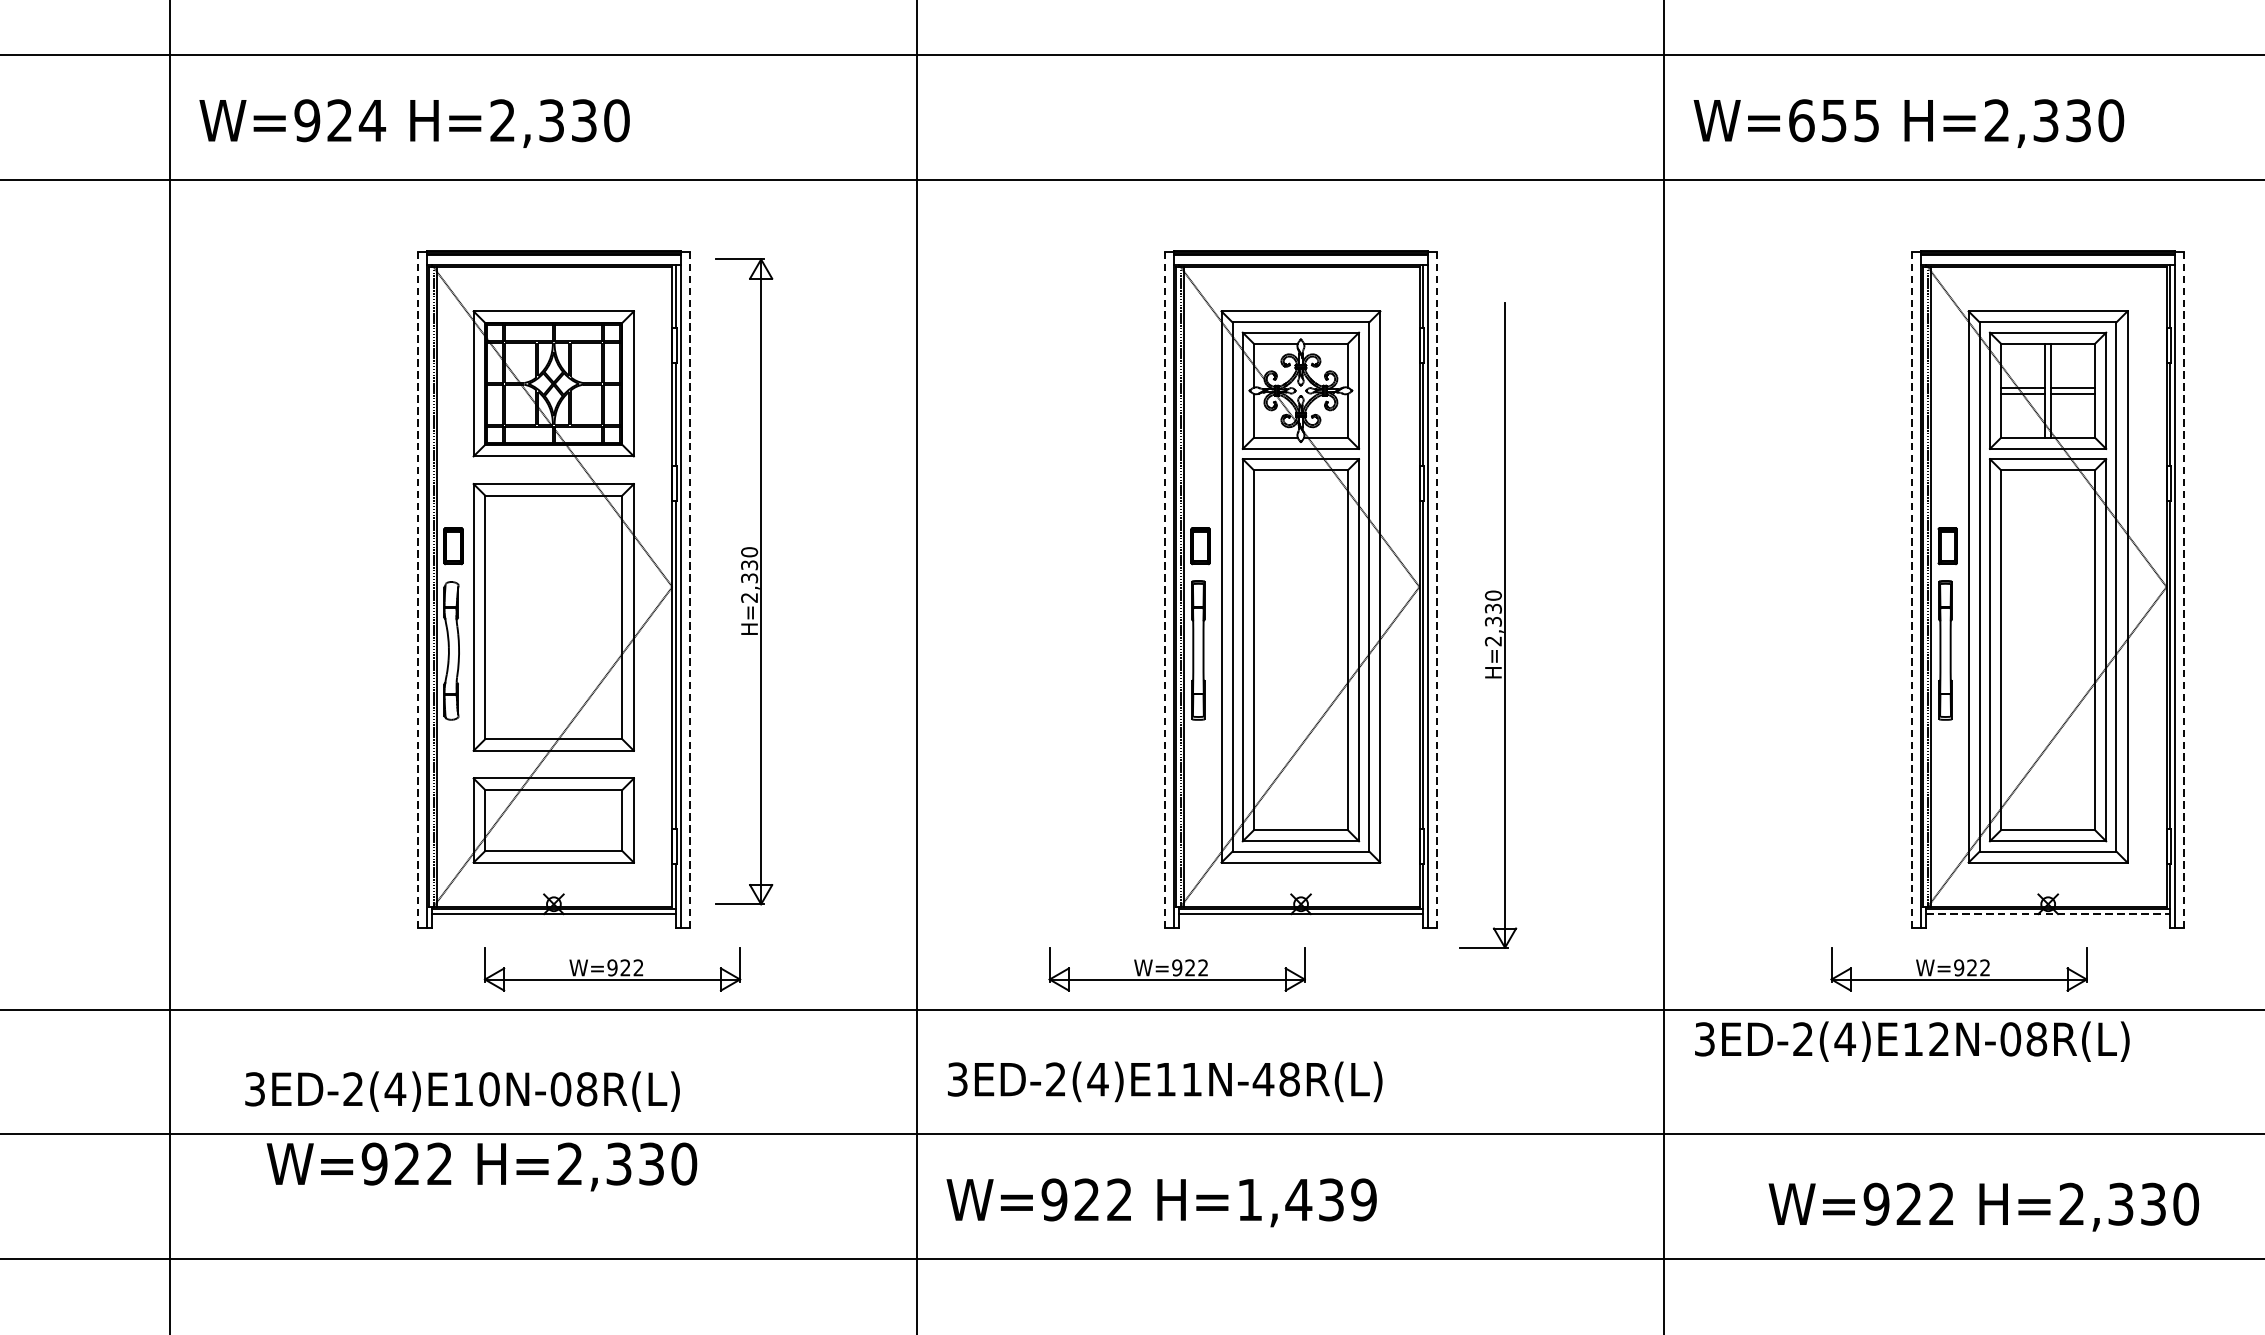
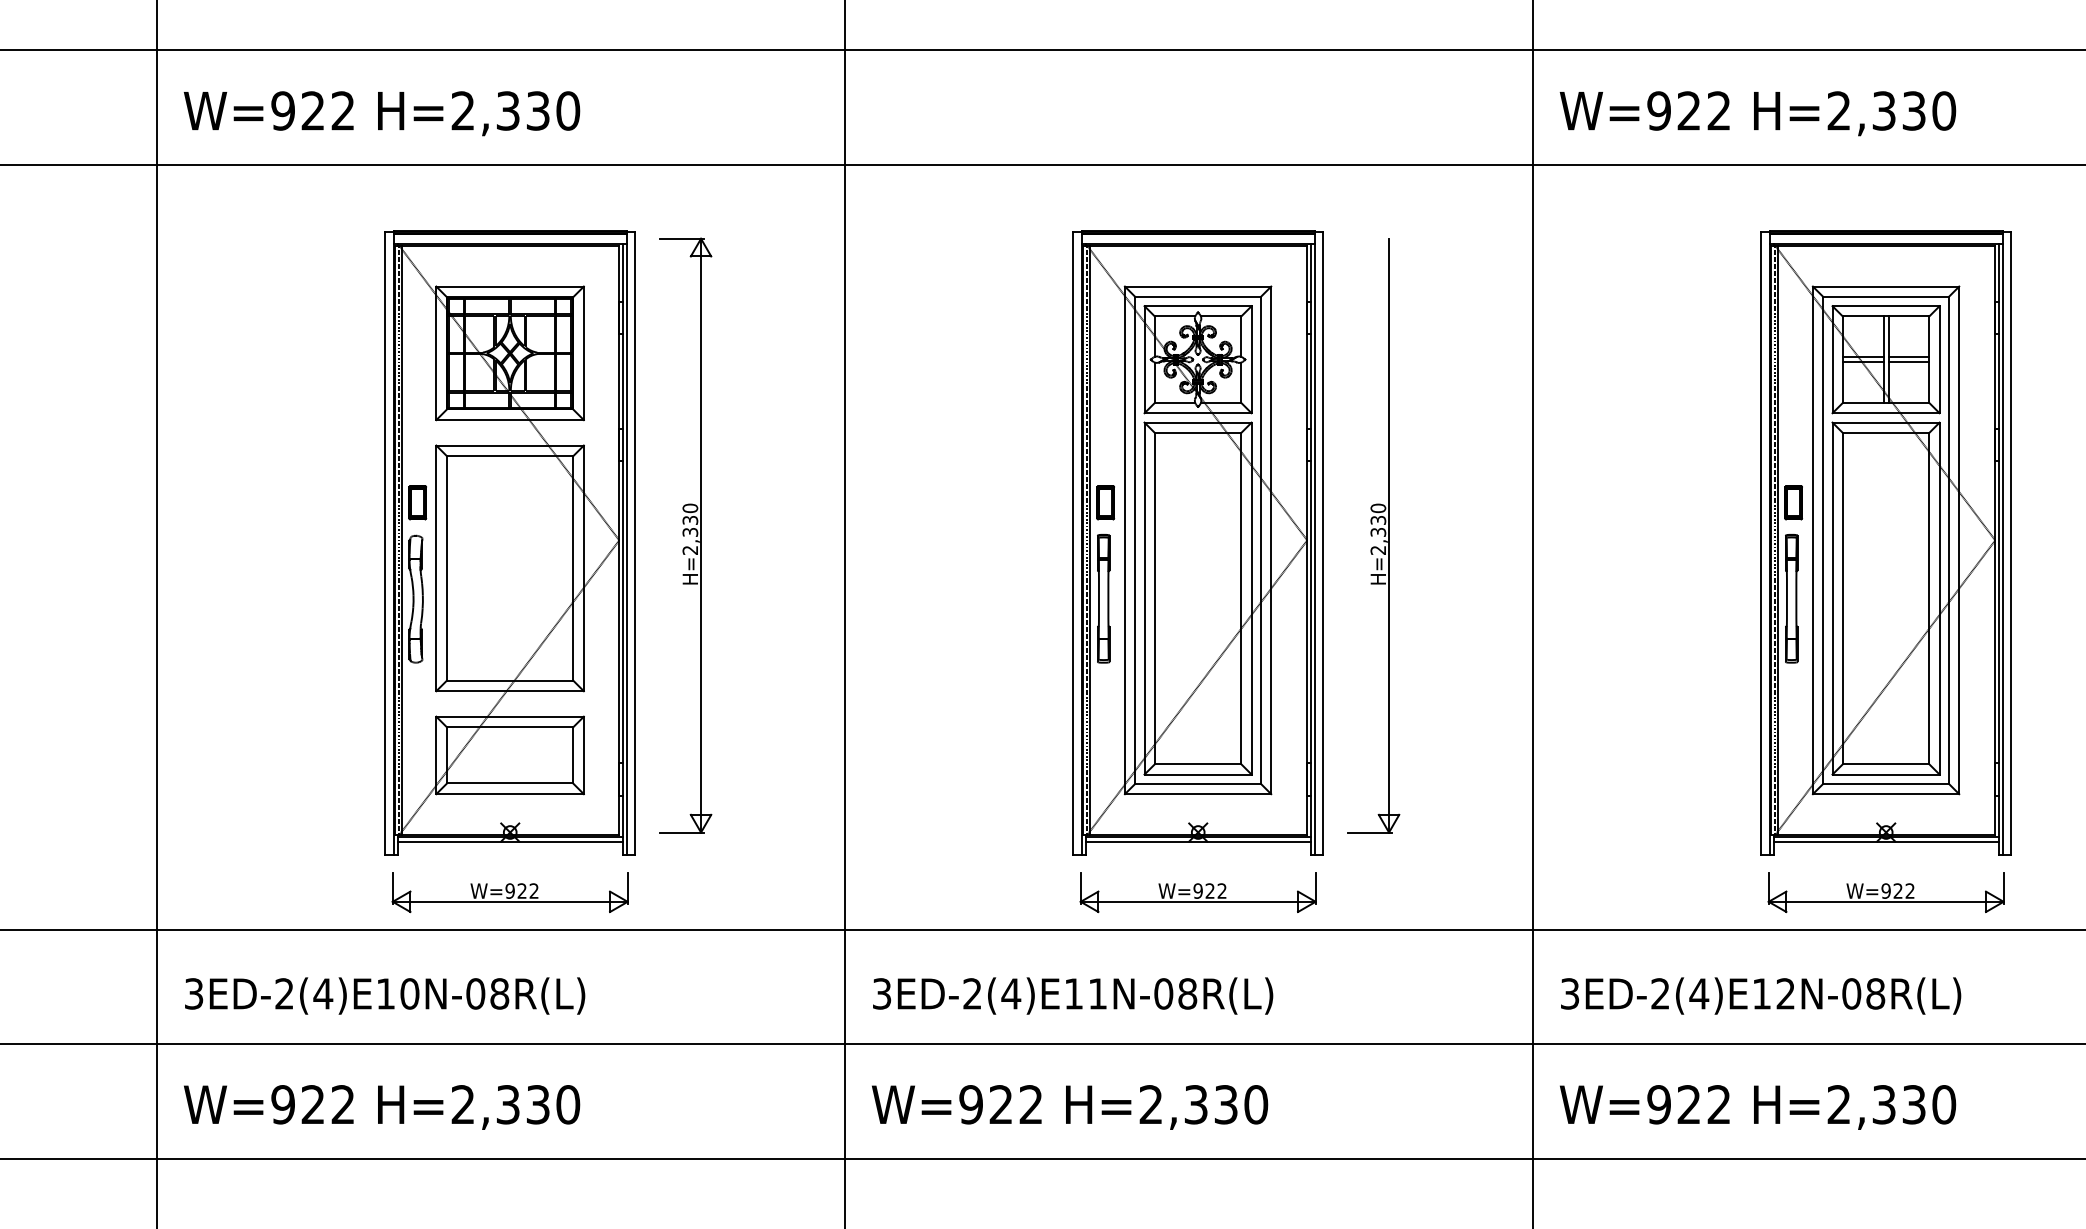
text: (371, 120) -> (342, 110), W=924 -> W=922
text: (1833, 120) -> (1688, 110), W=655 -> W=922
line: (418, 590) -> (385, 543), dashed -> solid
line: (689, 590) -> (635, 543), dashed -> solid
line: (1165, 590) -> (1073, 543), dashed -> solid
line: (1437, 590) -> (1323, 543), dashed -> solid
line: (1912, 590) -> (1761, 543), dashed -> solid
line: (2184, 590) -> (2011, 543), dashed -> solid
part: (1488, 625) -> (1373, 535), moved
line: (2048, 914) -> (1886, 841), dashed -> solid
part: (611, 969) -> (509, 892), moved
part: (1176, 969) -> (1197, 892), moved
part: (1958, 969) -> (1885, 892), moved
text: (1912, 1041) -> (1761, 995), moved
text: (1263, 1079) -> (1163, 993), 3ED-2(4)E11N-48R(L) -> 3ED-2(4)E11N-08R(L)
text: (462, 1091) -> (385, 995), moved
text: (482, 1167) -> (382, 1107), moved
text: (1306, 1199) -> (1203, 1104), H=1,439 -> H=2,330
text: (1984, 1207) -> (1758, 1107), moved

